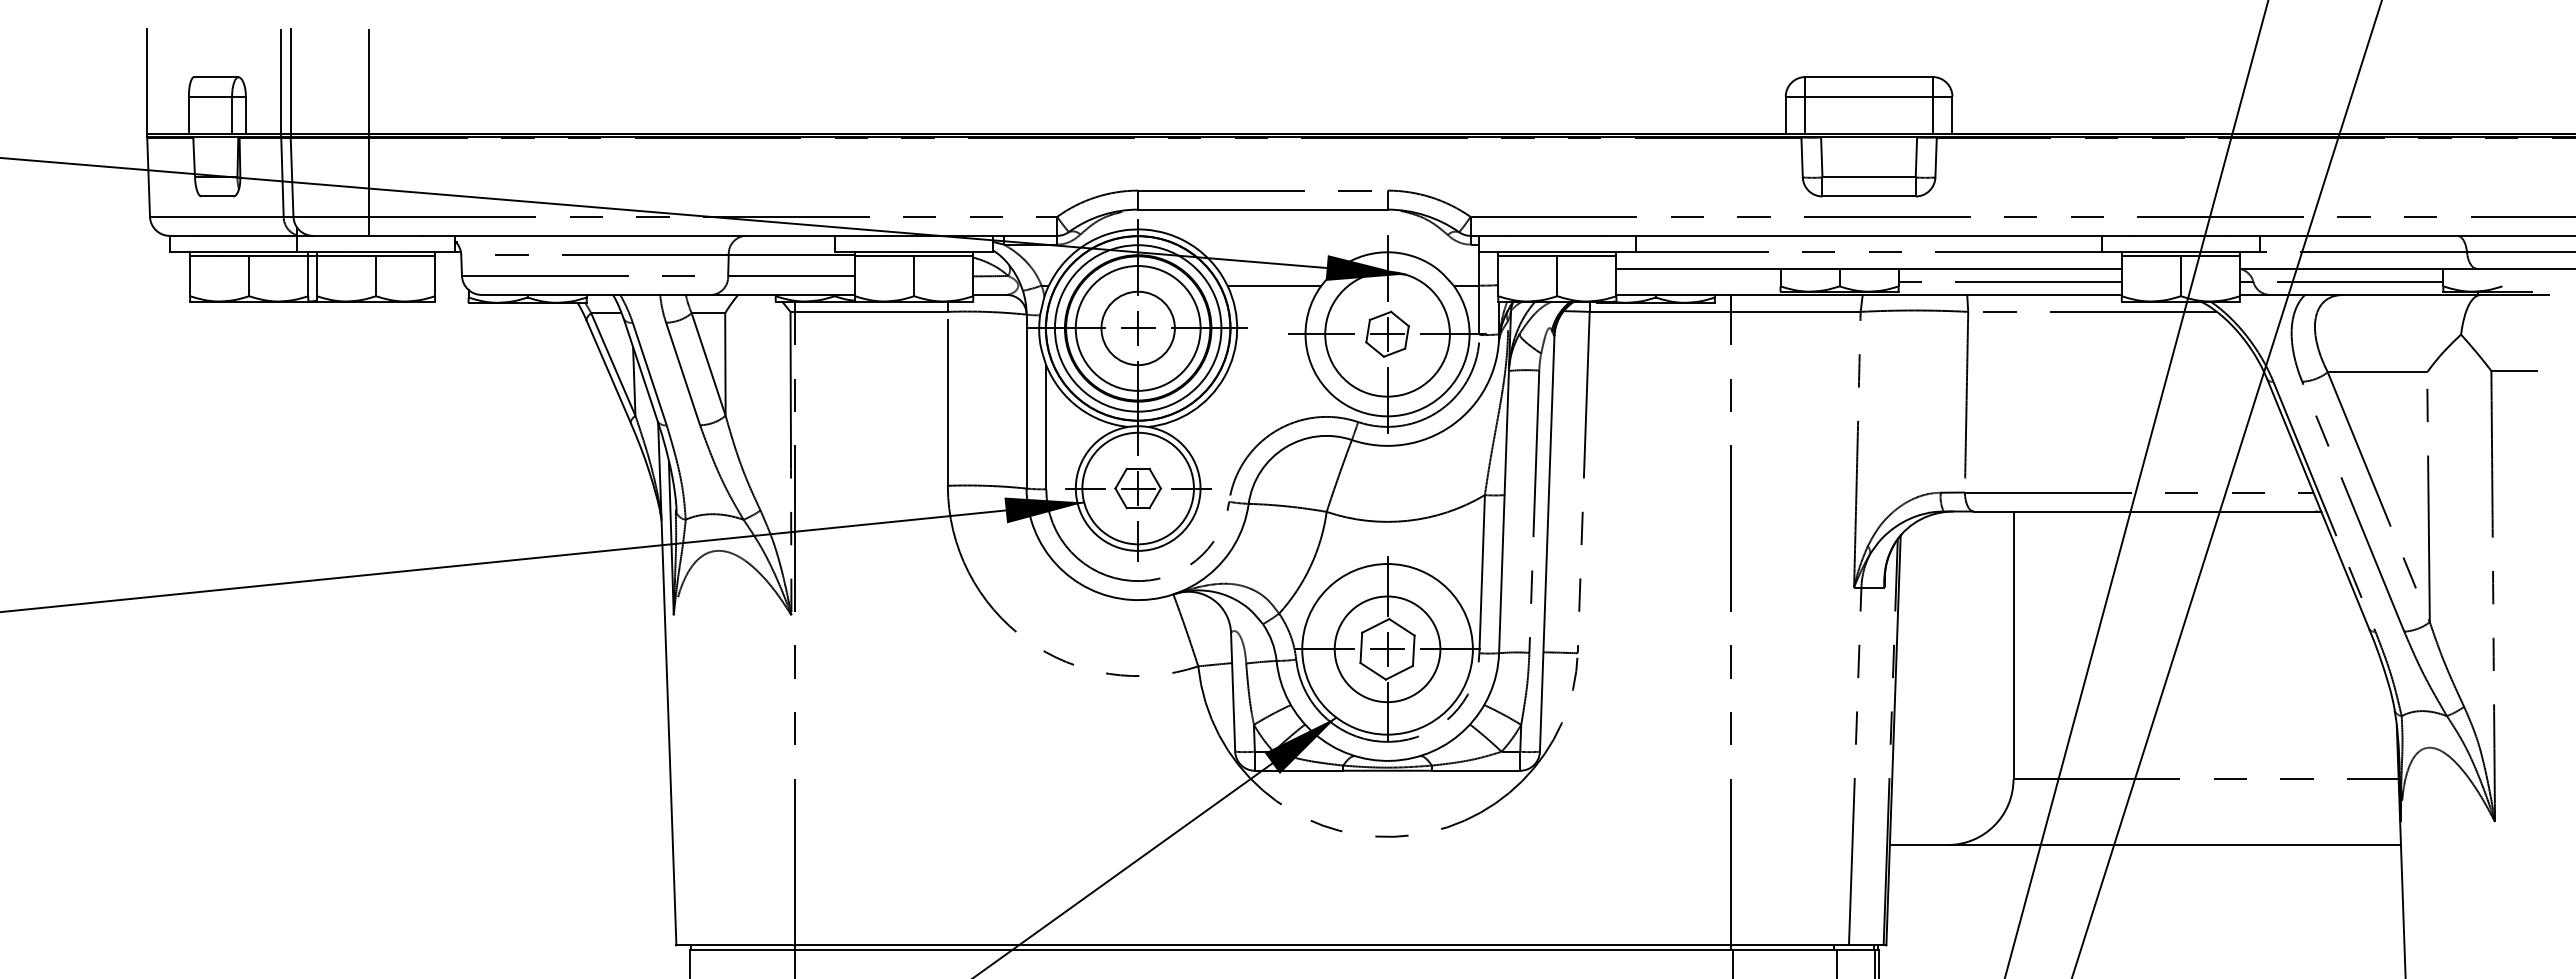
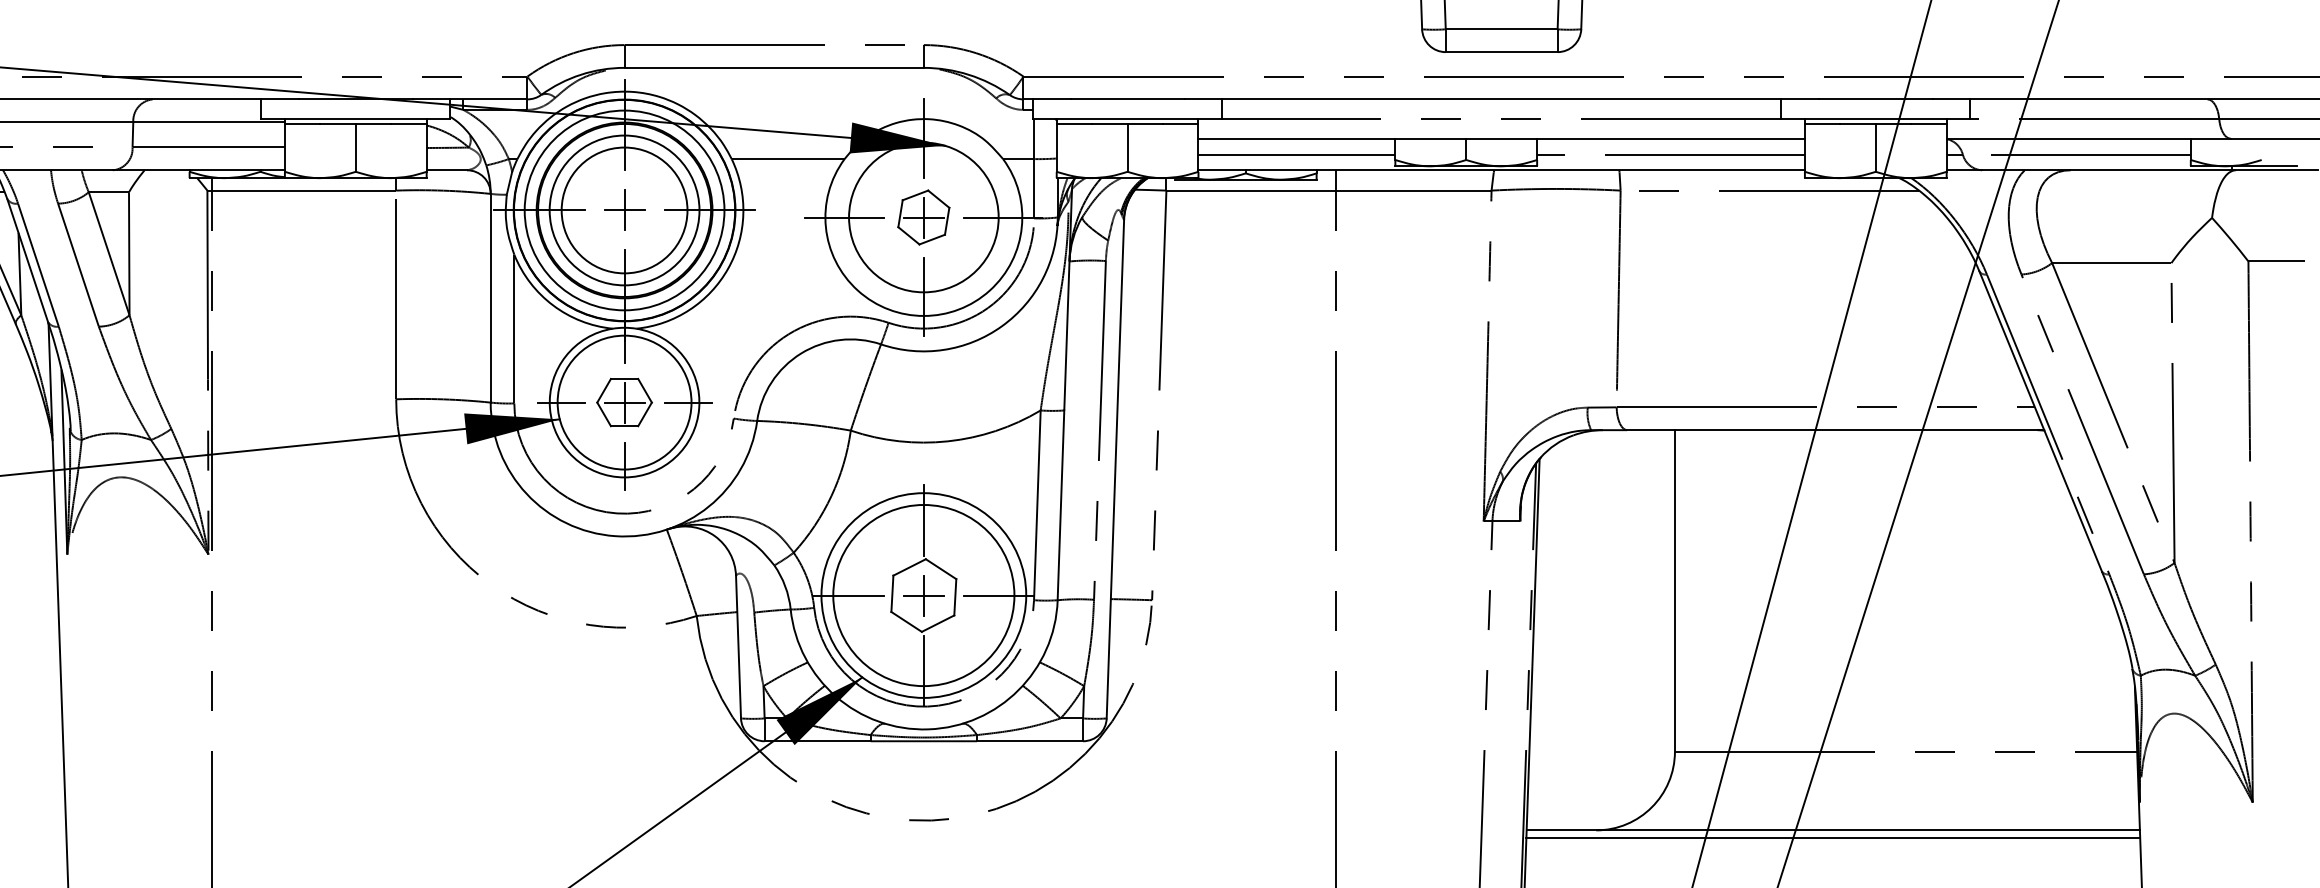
line: (1698, 281) -> (1296, 154), added
circle: (1137, 328) -> (623, 210), size x1.43
circle: (1387, 648) -> (923, 594), size x1.43
line: (2145, 851) -> (1833, 838), added

